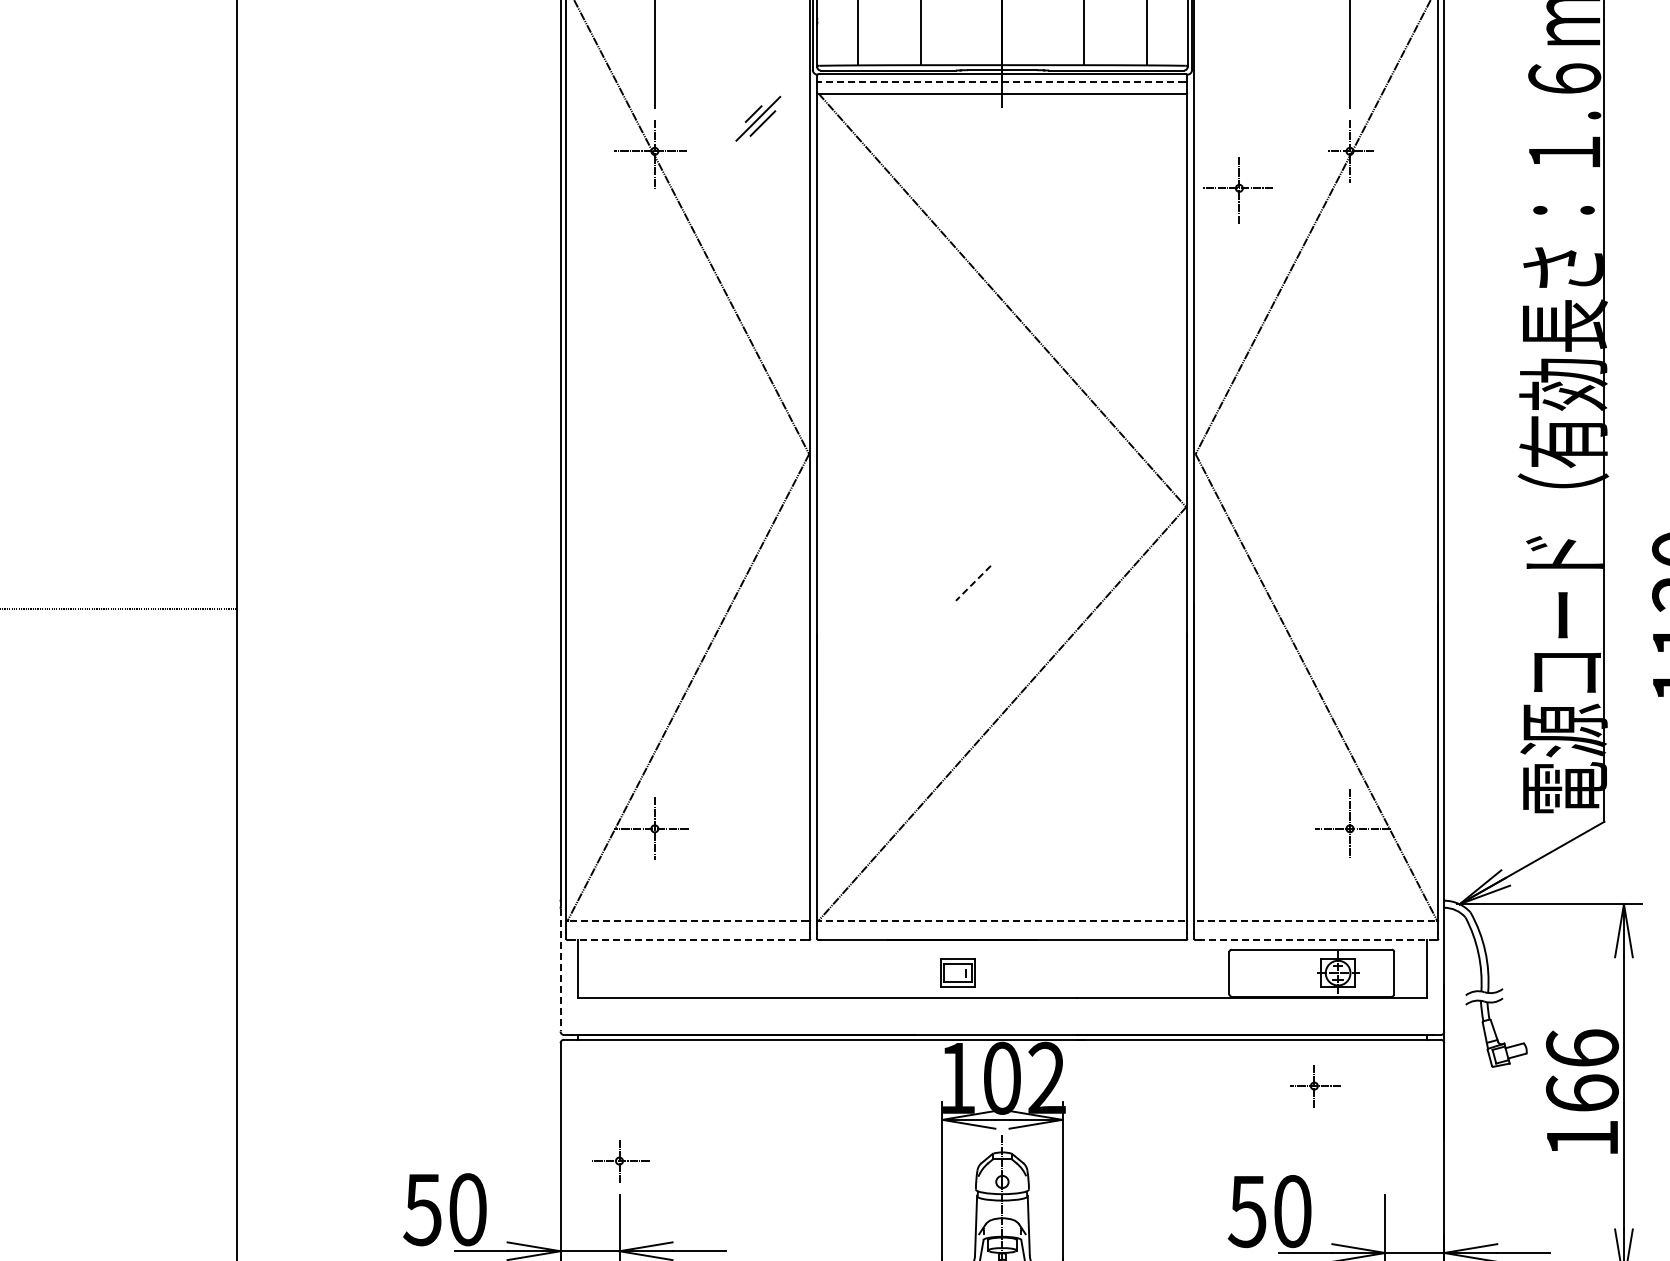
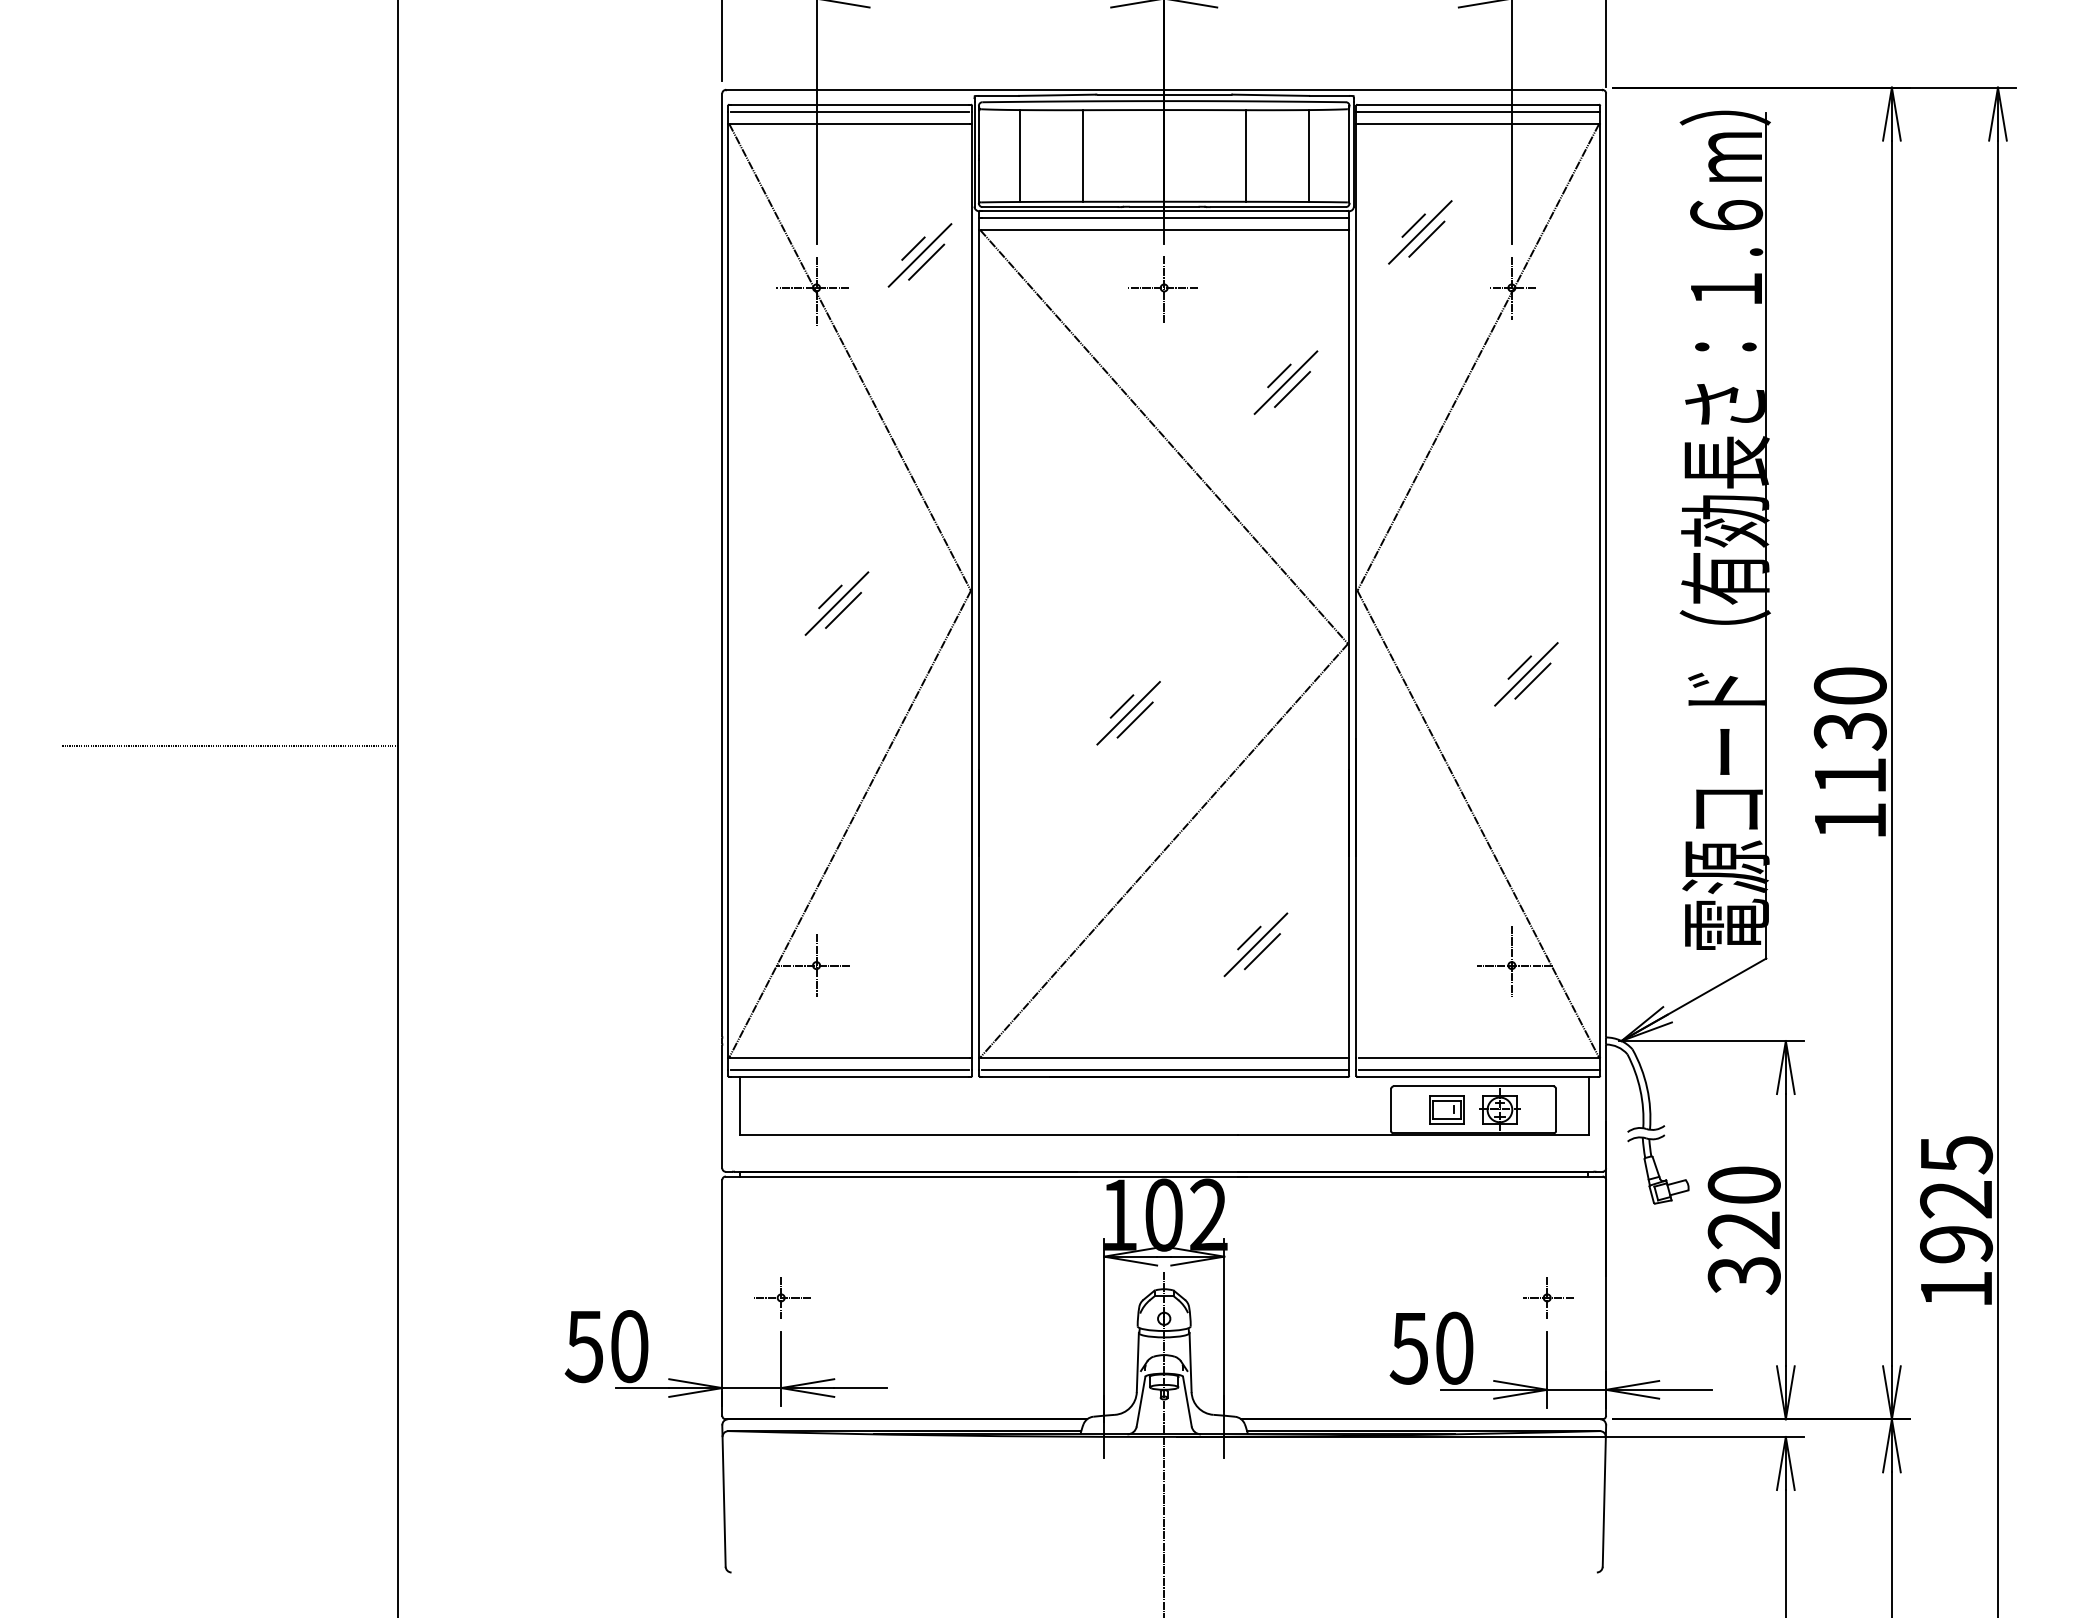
line: (1001, 81) -> (1163, 218), dashed -> solid
line: (1251, 88) -> (1413, 225), added
line: (1258, 95) -> (1420, 232), added
line: (1264, 101) -> (1426, 238), added
part: (757, 118) -> (919, 255), size x1.43
part: (1237, 189) -> (1162, 289), moved
line: (1117, 238) -> (1279, 375), added
line: (1123, 245) -> (1285, 382), added
line: (1130, 251) -> (1292, 388), added
line: (668, 459) -> (830, 596), added
line: (674, 466) -> (836, 603), added
line: (681, 472) -> (843, 609), added
line: (1357, 530) -> (1519, 667), added
line: (1364, 537) -> (1526, 674), added
line: (1370, 543) -> (1532, 680), added
line: (959, 569) -> (1121, 706), added
line: (966, 576) -> (1128, 713), added
line: (973, 583) -> (1135, 720), dashed -> solid
line: (1087, 800) -> (1249, 937), added
line: (1093, 807) -> (1255, 944), added
line: (1099, 814) -> (1261, 951), added
line: (687, 920) -> (849, 1057), dashed -> solid
line: (1001, 920) -> (1163, 1057), dashed -> solid
line: (1316, 920) -> (1478, 1057), dashed -> solid
line: (687, 932) -> (849, 1069), added
line: (1001, 932) -> (1163, 1069), added
line: (1315, 932) -> (1477, 1069), added
line: (688, 939) -> (850, 1076), dashed -> solid
line: (1315, 939) -> (1477, 1076), dashed -> solid
line: (560, 970) -> (722, 1107), dashed -> solid
part: (957, 972) -> (1446, 1109), moved
part: (1315, 1085) -> (1548, 1297), moved
text: (1581, 1093) -> (1743, 1230), 166 -> 320

